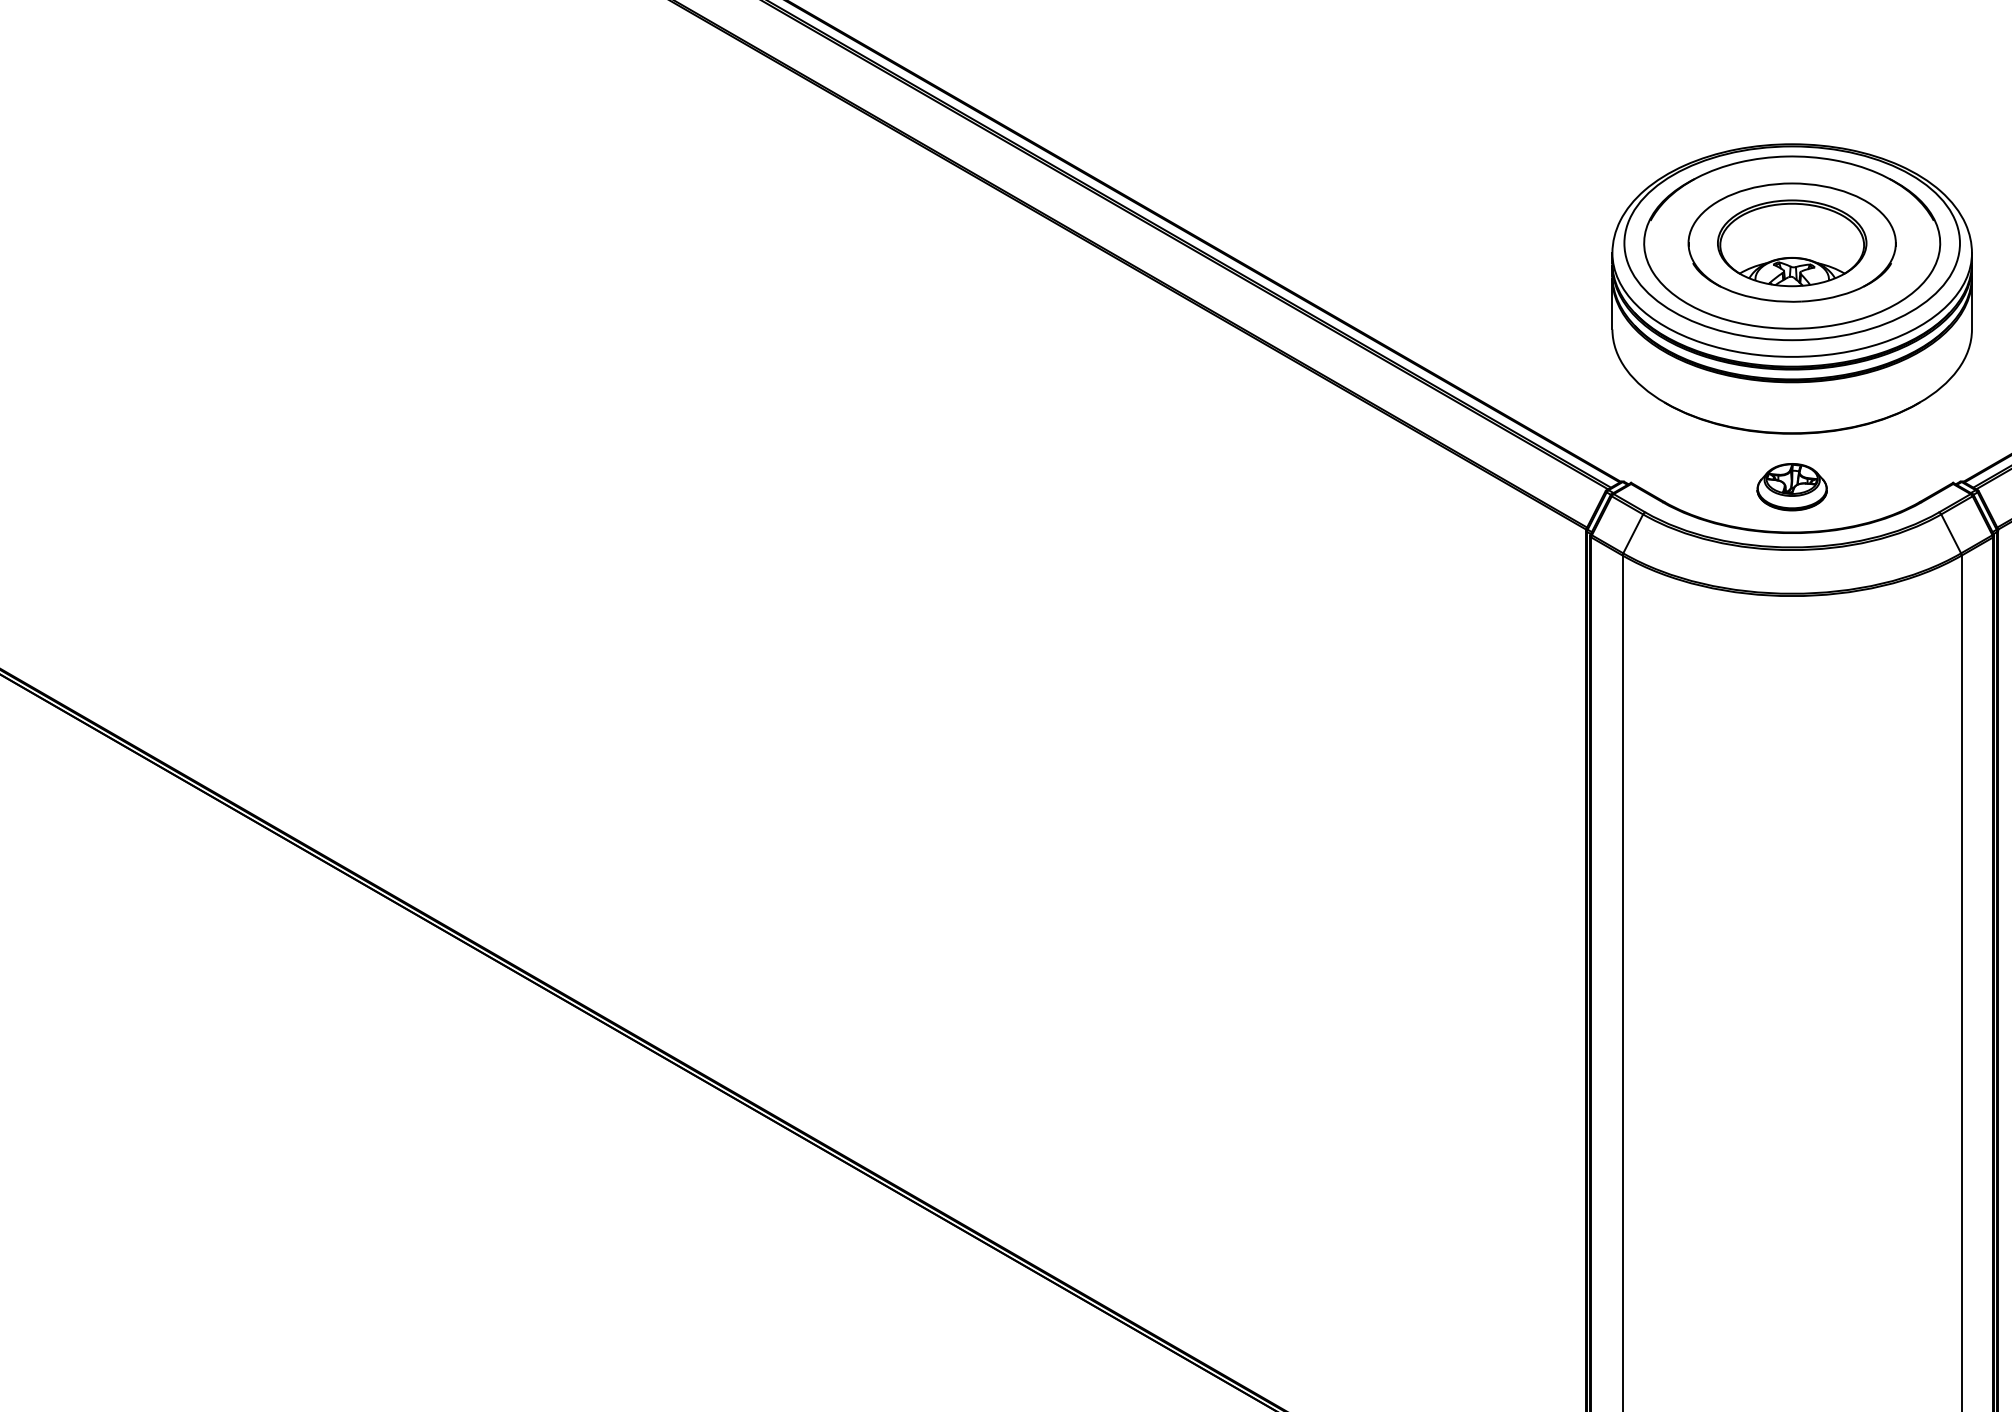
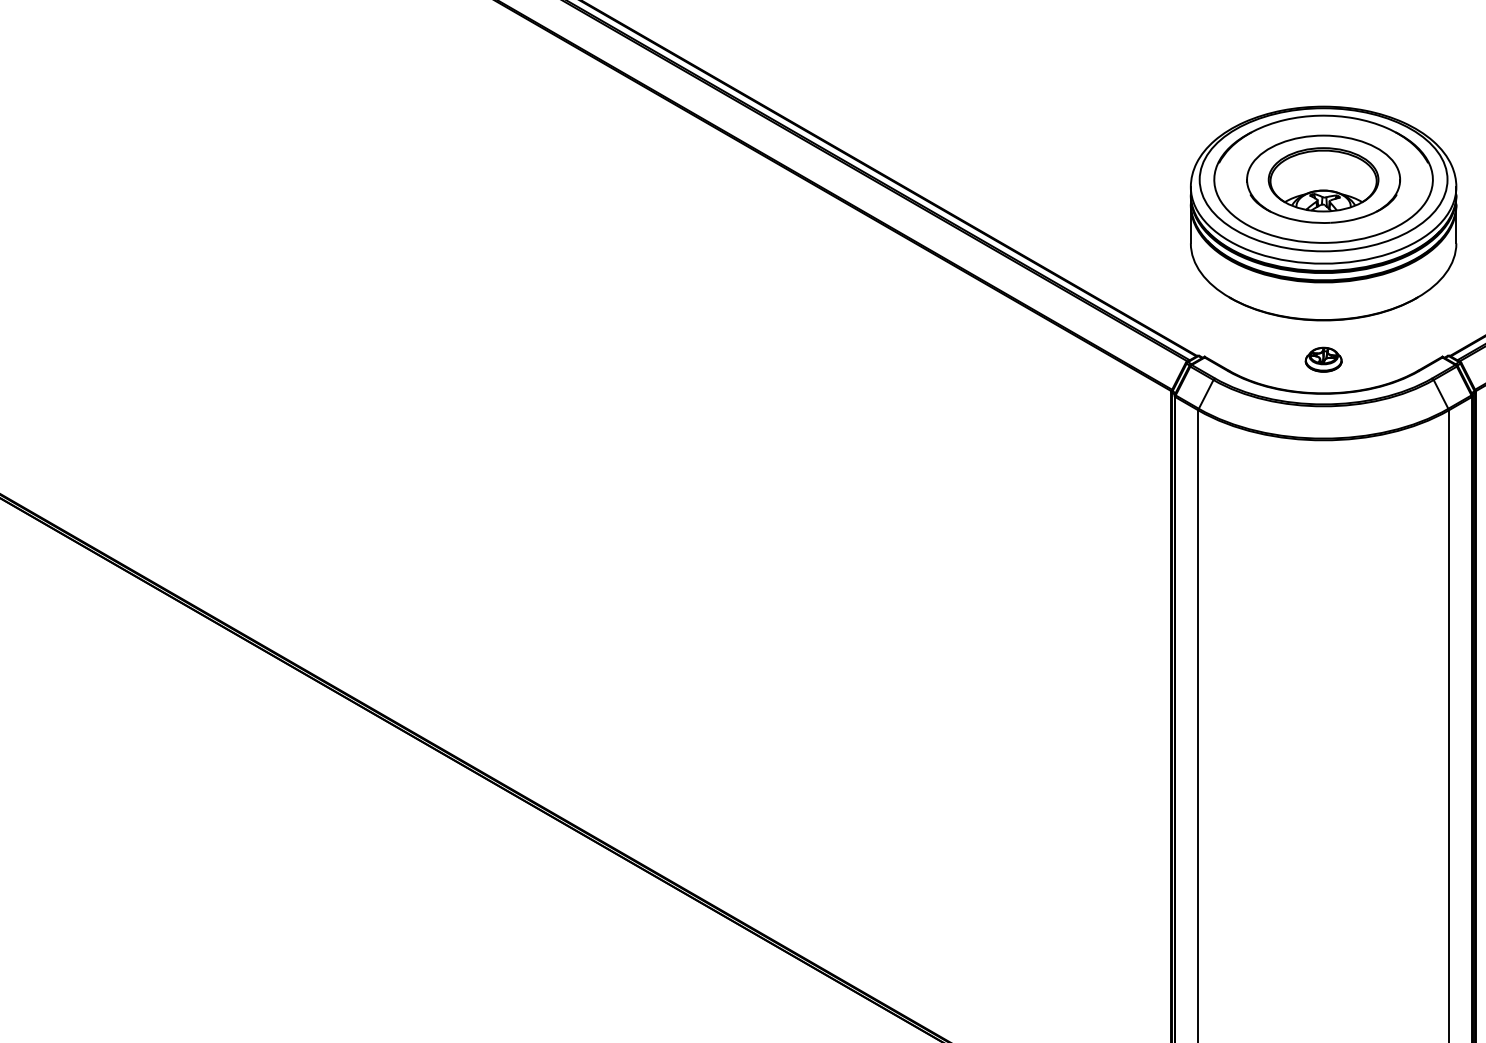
part: (1792, 486) -> (1323, 359), size x0.7

